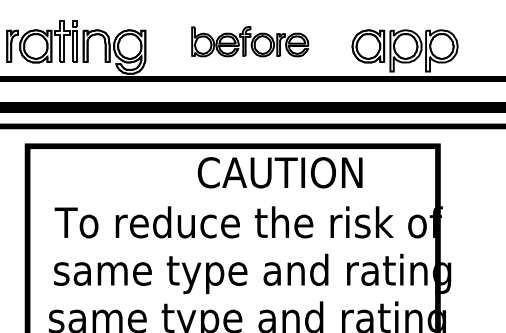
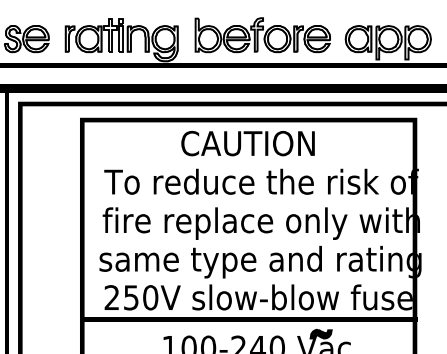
part: (249, 41) -> (262, 35), size x1.43
text: (279, 172) -> (247, 143), moved
text: (251, 273) -> (263, 223), same type and rating -> fire replace only with

